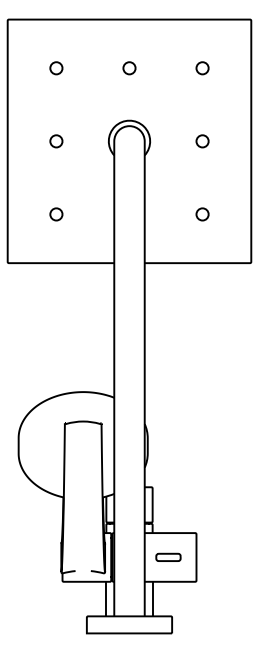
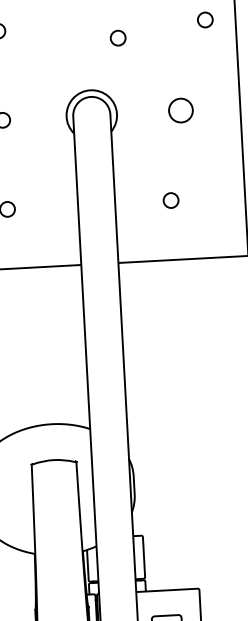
circle: (129, 68) -> (118, 38), moved
circle: (202, 68) -> (205, 20), moved
circle: (202, 141) -> (180, 110), size x1.6
circle: (202, 214) -> (171, 200), moved

